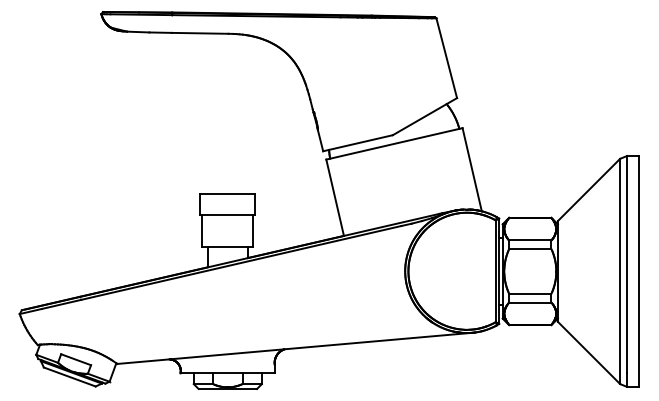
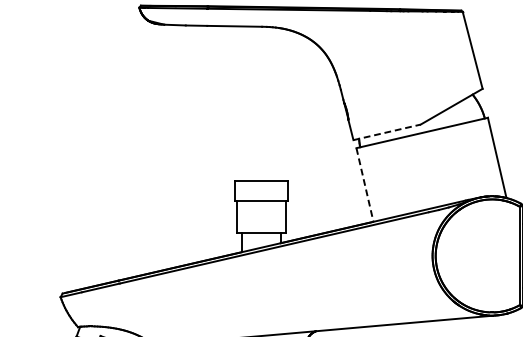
line: (358, 143) -> (387, 132), solid -> dashed
line: (335, 198) -> (365, 185), solid -> dashed

